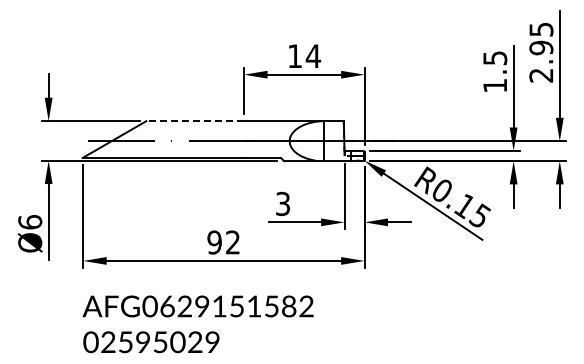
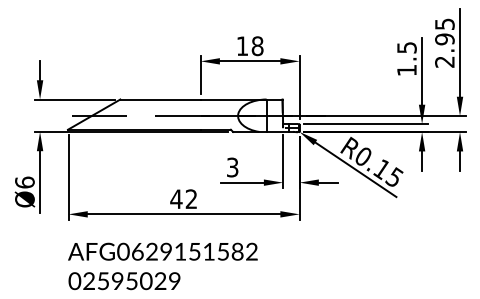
text: (313, 56) -> (257, 46), 14 -> 18
line: (195, 121) -> (160, 99), dashed -> solid
text: (214, 242) -> (176, 199), 92 -> 42

